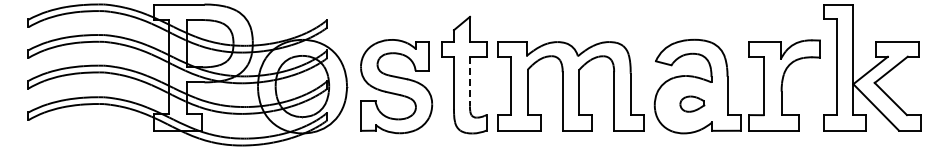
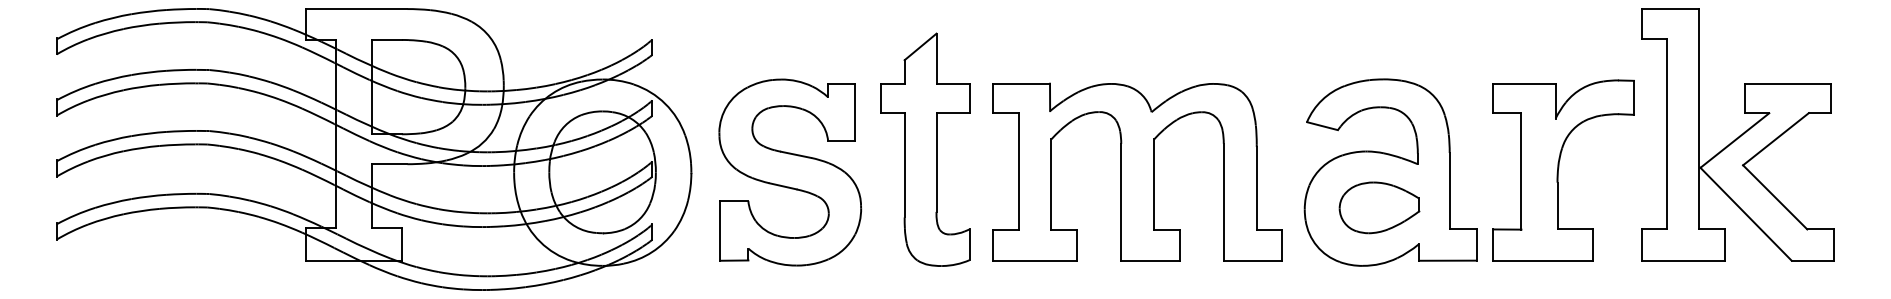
line: (470, 81) -> (937, 162), dashed -> solid
part: (692, 103) -> (1379, 206), size x1.67

